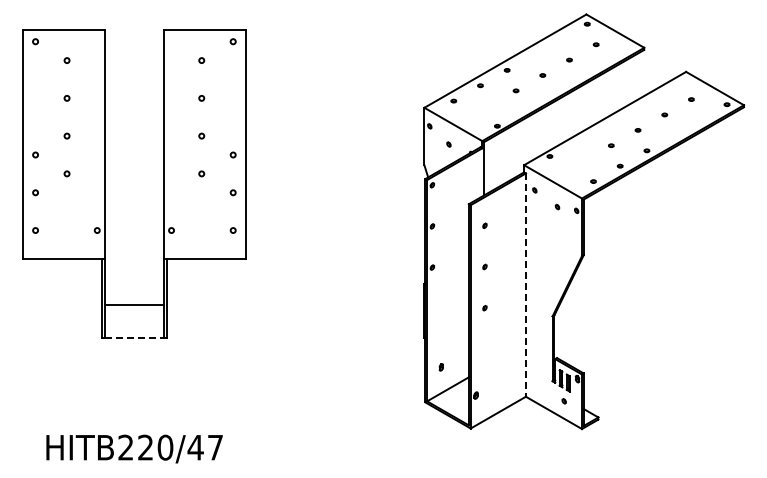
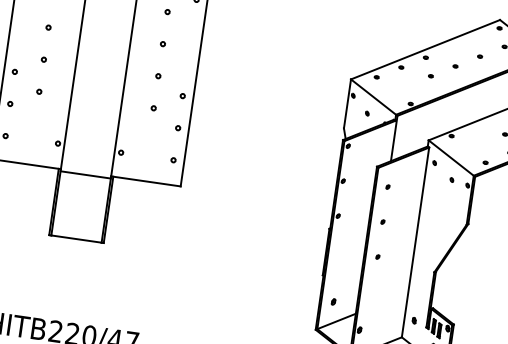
line: (525, 285) -> (415, 242), dashed -> solid
line: (133, 305) -> (84, 175), moved
line: (134, 337) -> (76, 239), dashed -> solid
part: (537, 375) -> (414, 320), added

